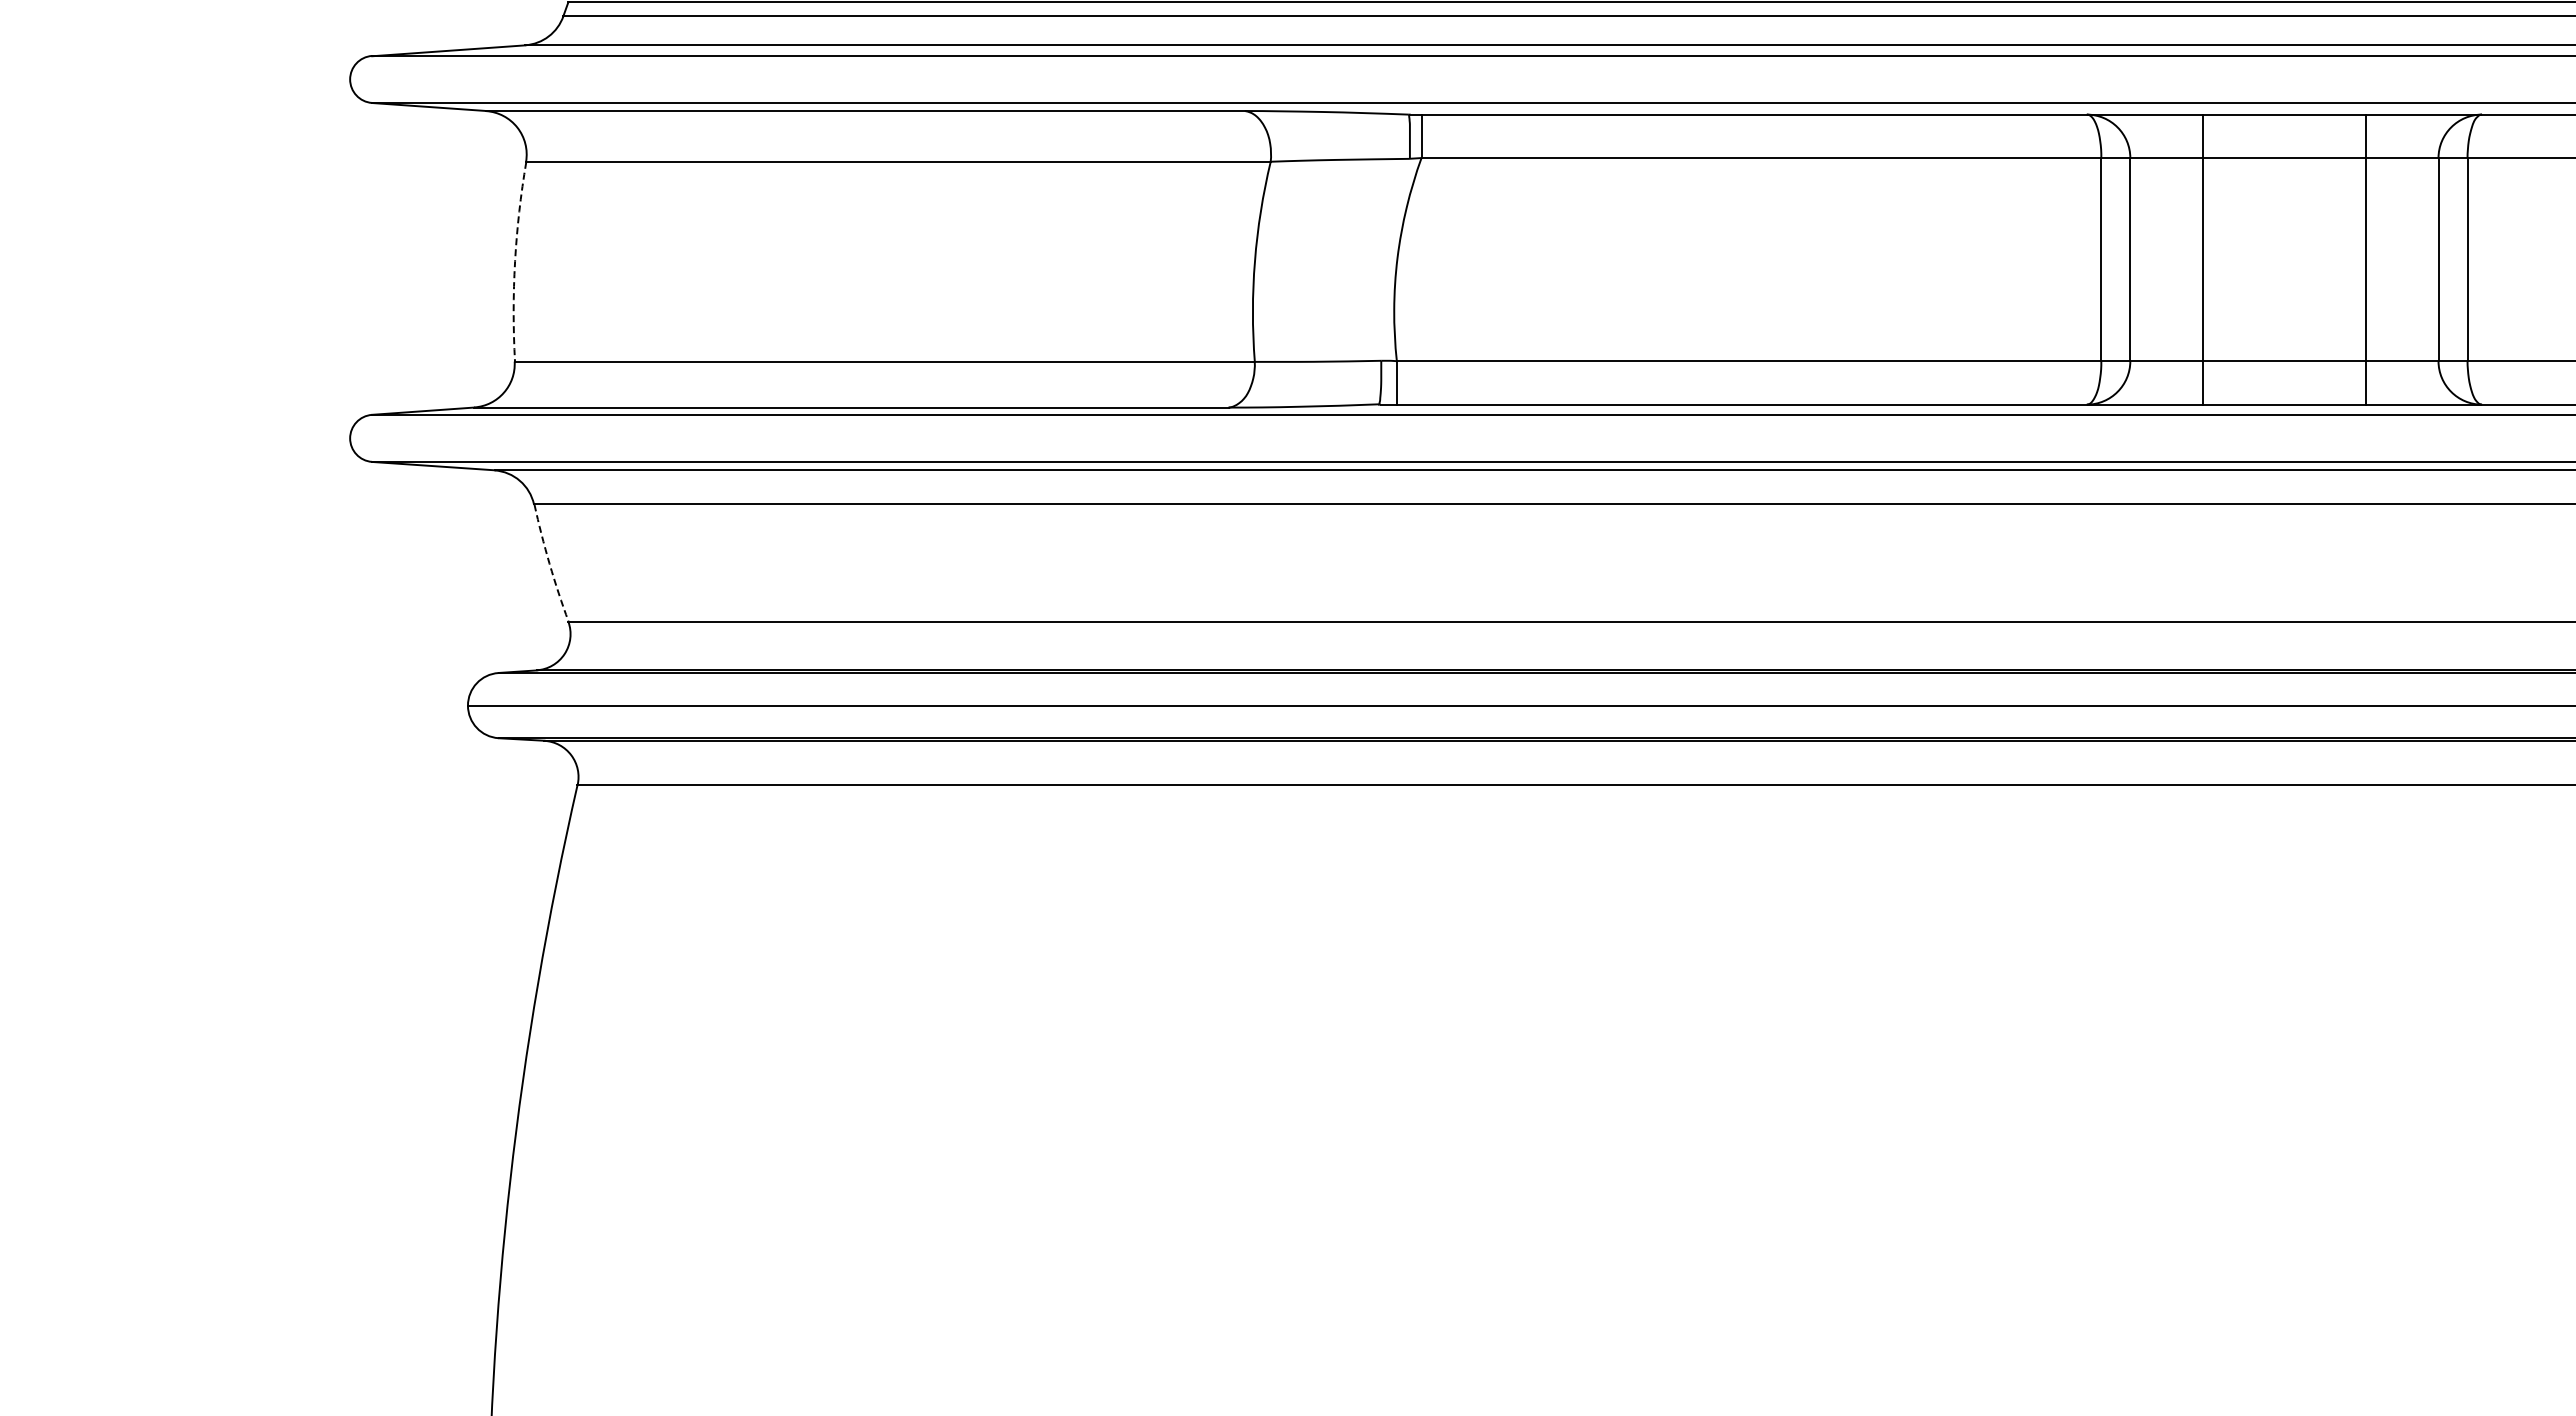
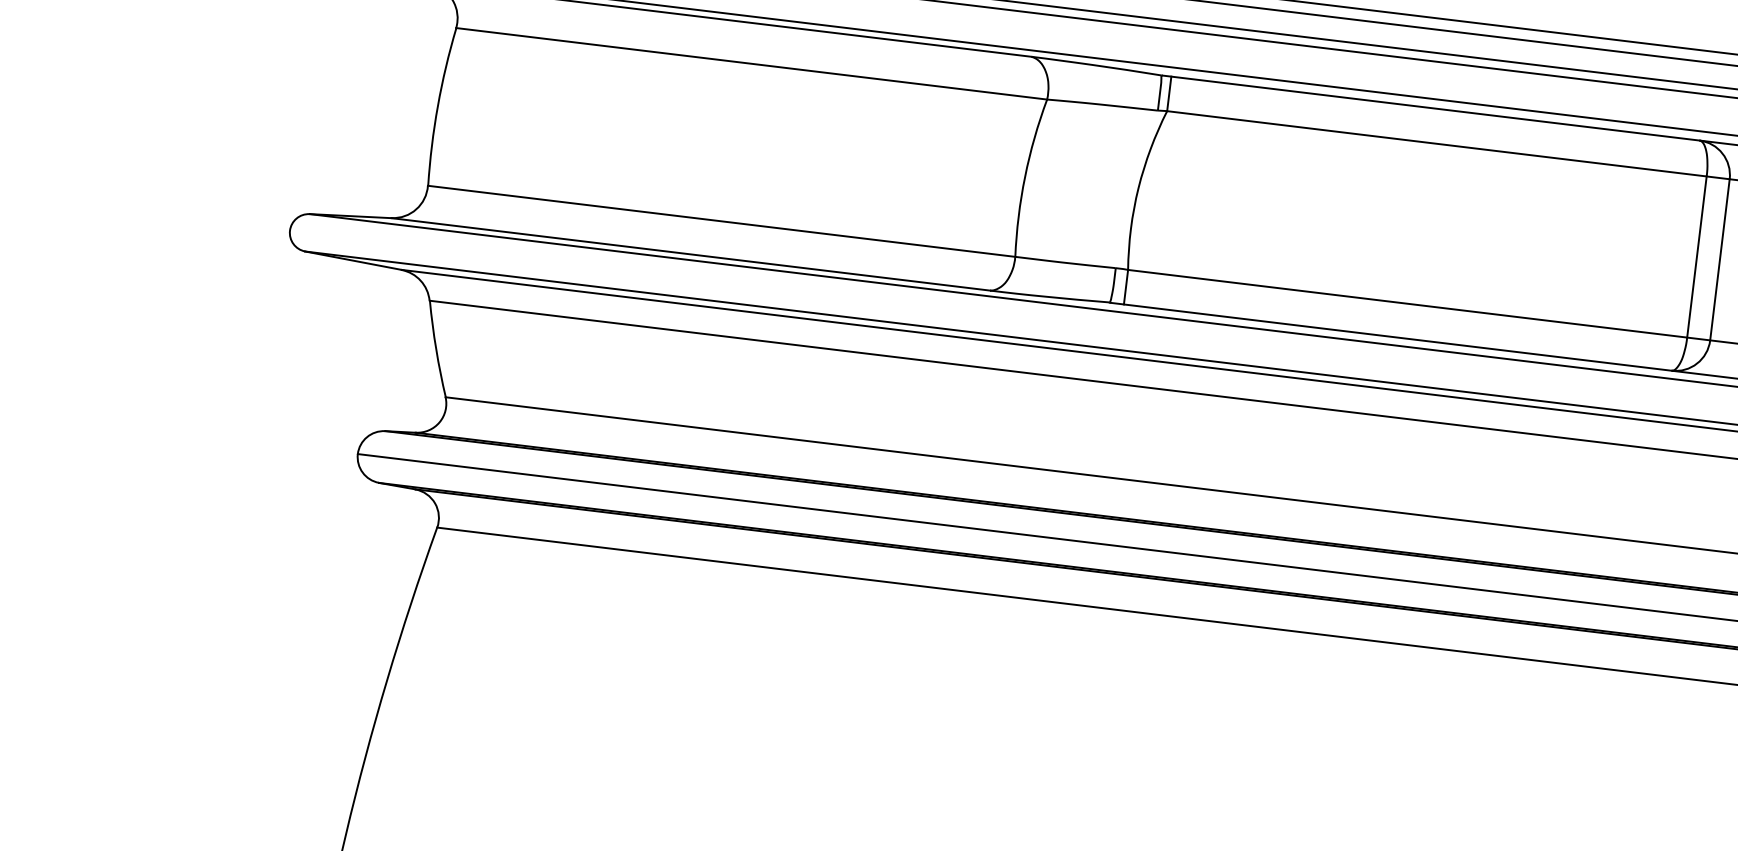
arc: (515, 261) -> (438, 106), dashed -> solid
arc: (549, 563) -> (436, 349), dashed -> solid

